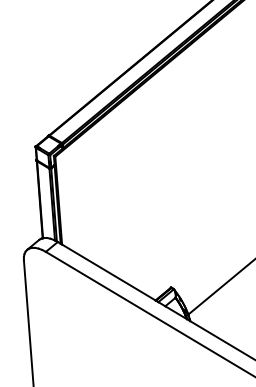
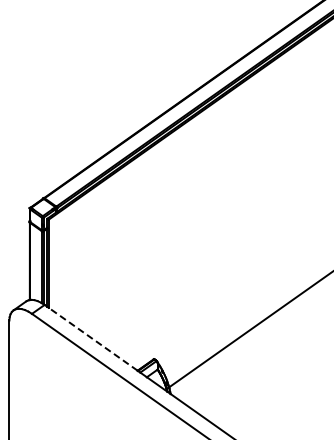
line: (108, 271) -> (92, 338), solid -> dashed

